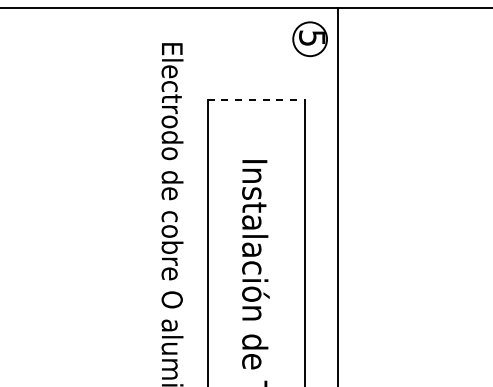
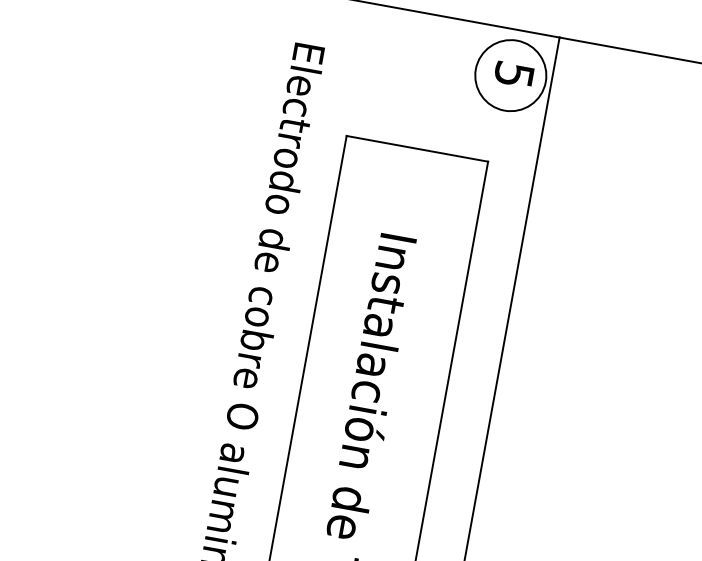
circle: (310, 39) -> (511, 76), size x1.43
line: (256, 99) -> (417, 148), dashed -> solid

